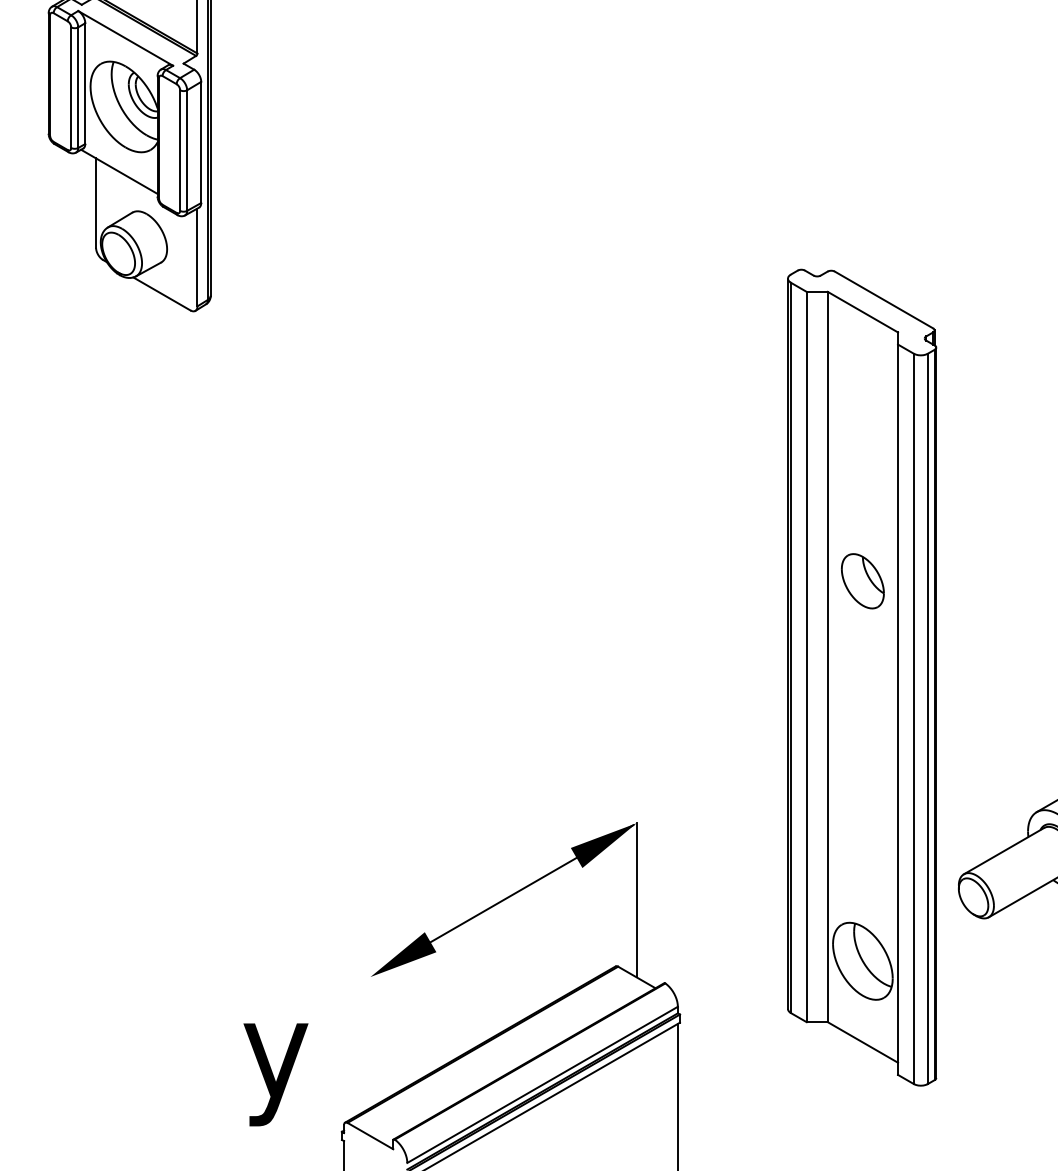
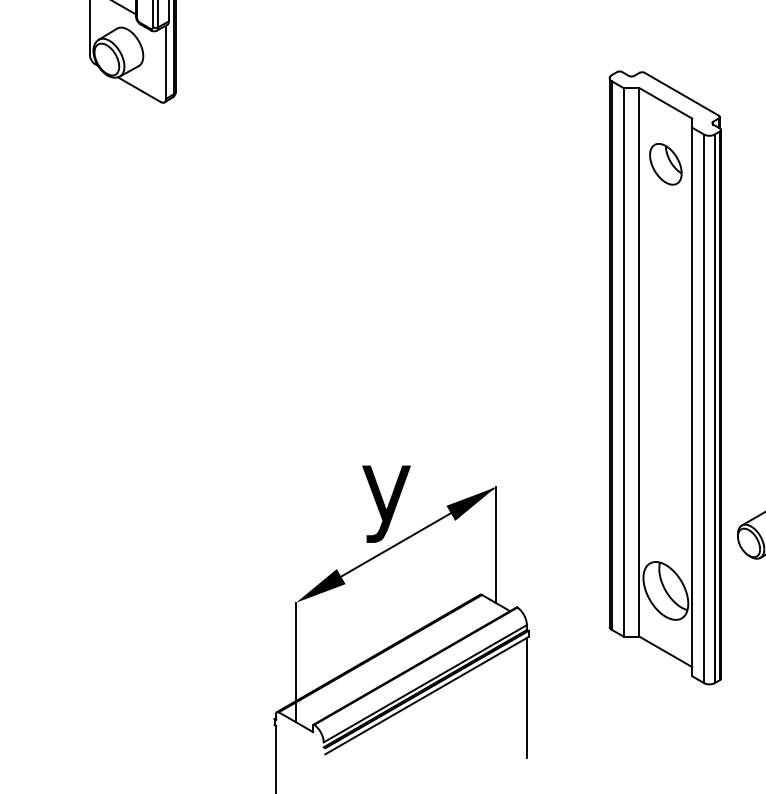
part: (862, 581) -> (665, 164), moved
line: (370, 1056) -> (296, 662), added
text: (275, 1074) -> (386, 503), moved

